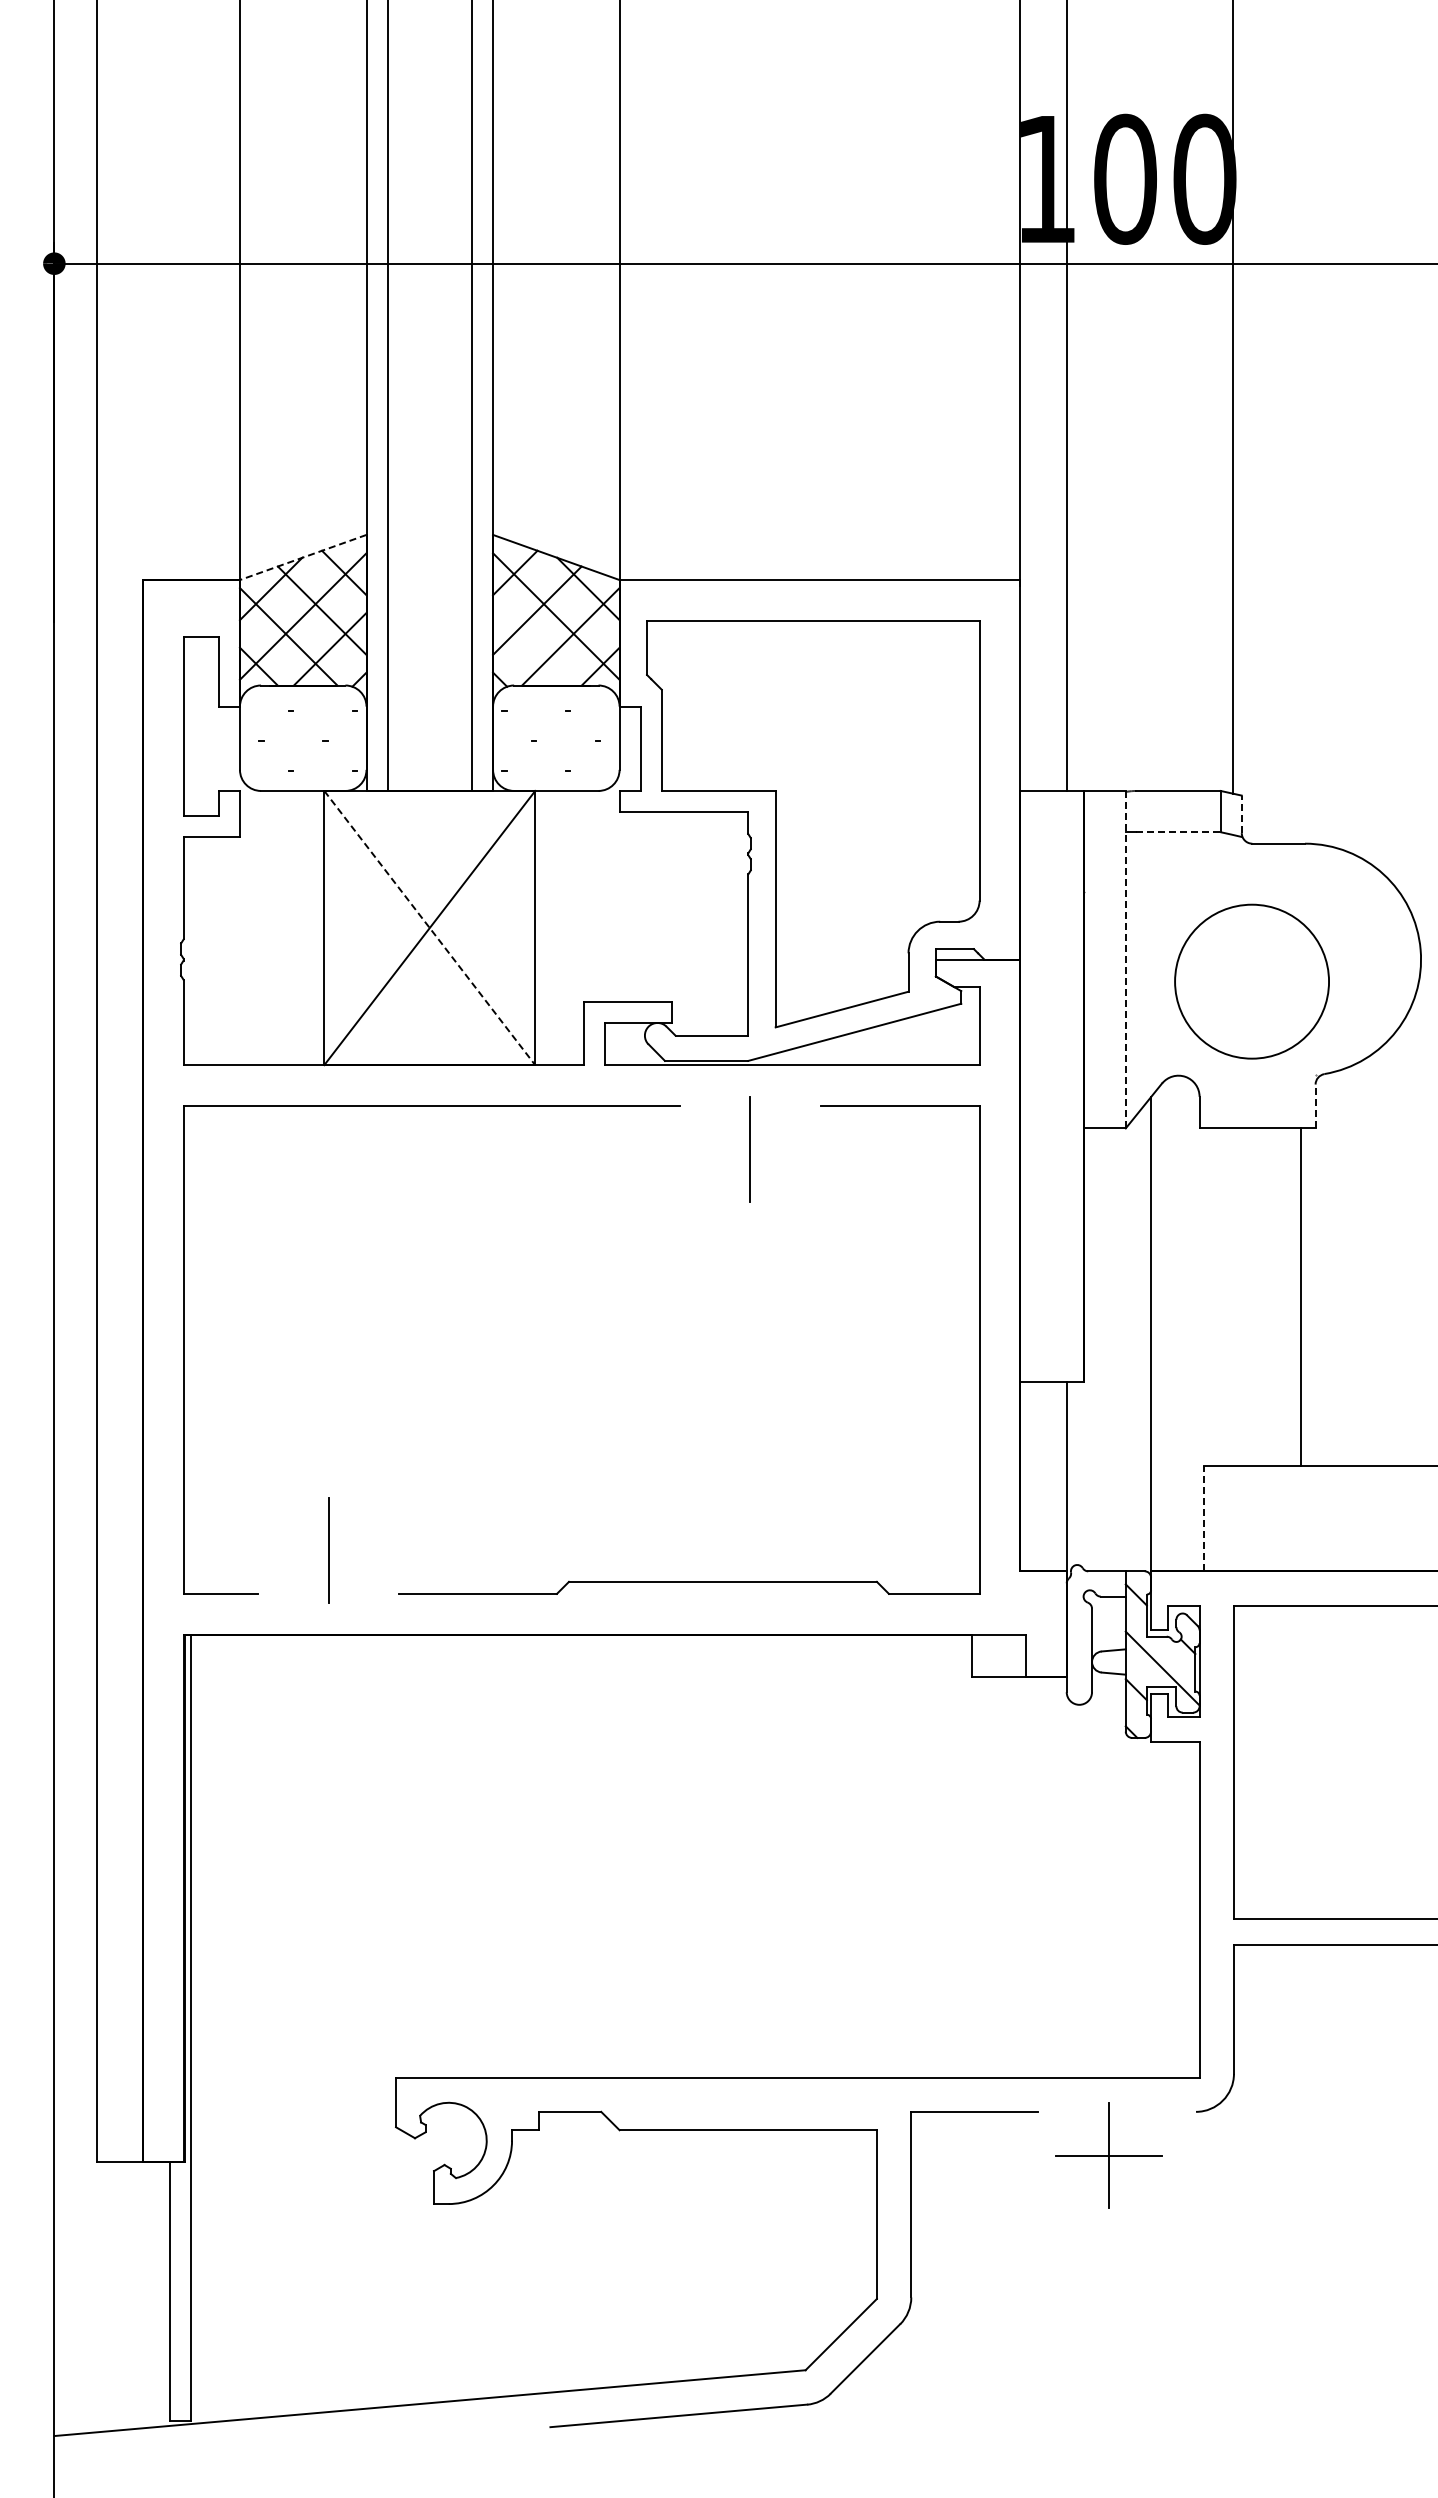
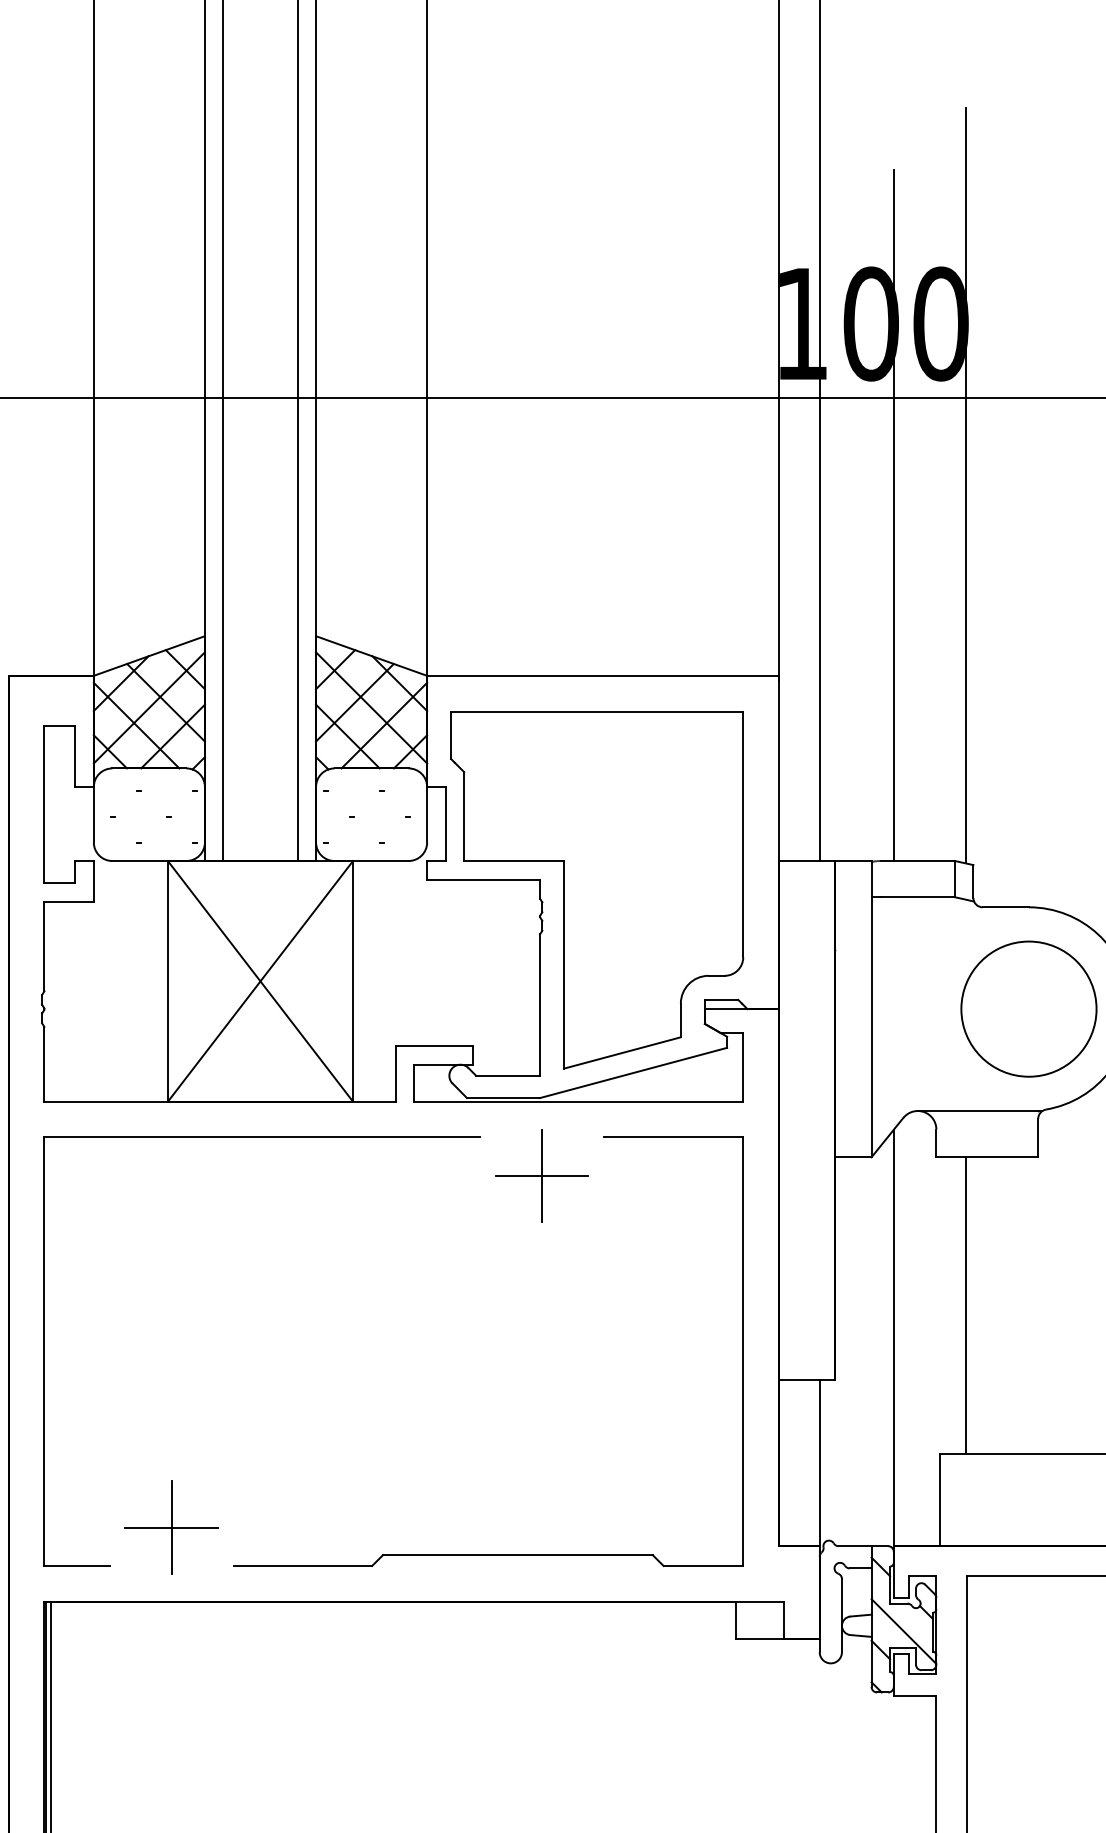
line: (1151, 397) -> (894, 515), added
line: (302, 557) -> (148, 656), dashed -> solid
line: (529, 648) -> (348, 735), added
line: (1241, 814) -> (973, 881), dashed -> solid
line: (1179, 832) -> (918, 897), dashed -> solid
line: (429, 928) -> (260, 981), dashed -> solid
line: (1125, 959) -> (871, 1008), dashed -> solid
circle: (1251, 981) -> (1028, 1008), moved
line: (1249, 1075) -> (980, 1110), added
line: (1315, 1106) -> (1038, 1138), dashed -> solid
line: (750, 1149) -> (542, 1175), added
line: (1301, 1296) -> (966, 1304), moved
line: (1203, 1518) -> (939, 1499), dashed -> solid
line: (328, 1550) -> (171, 1527), added

